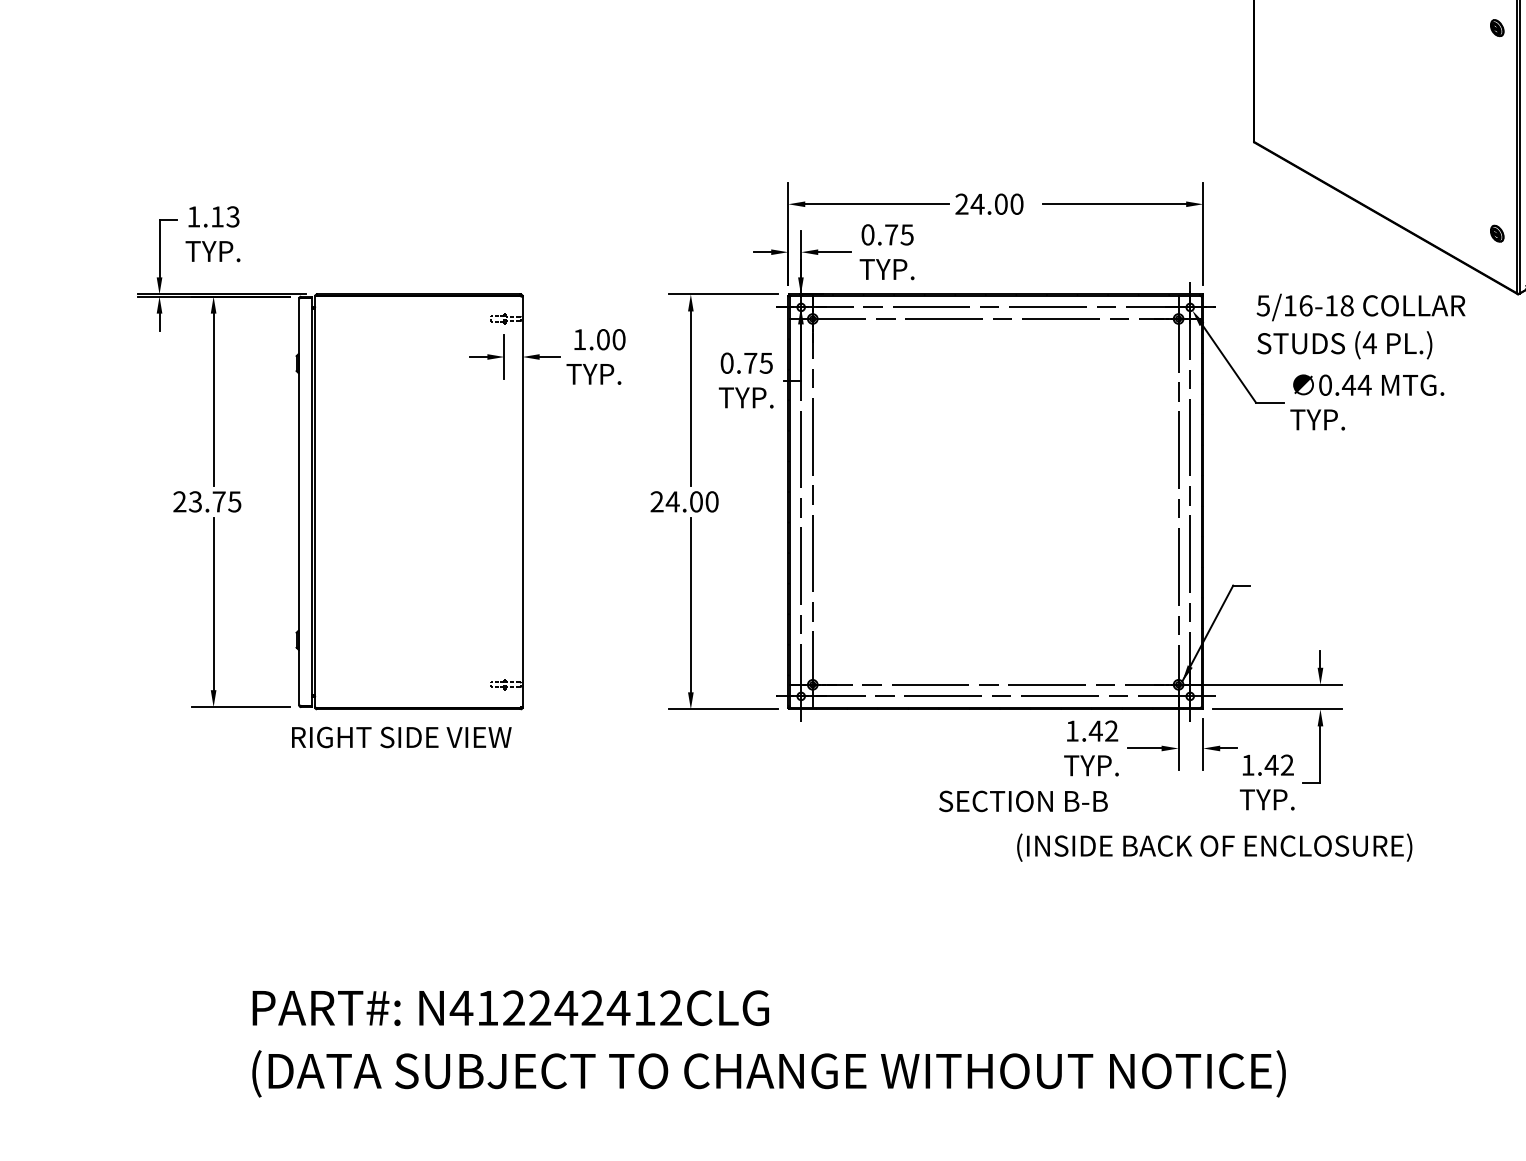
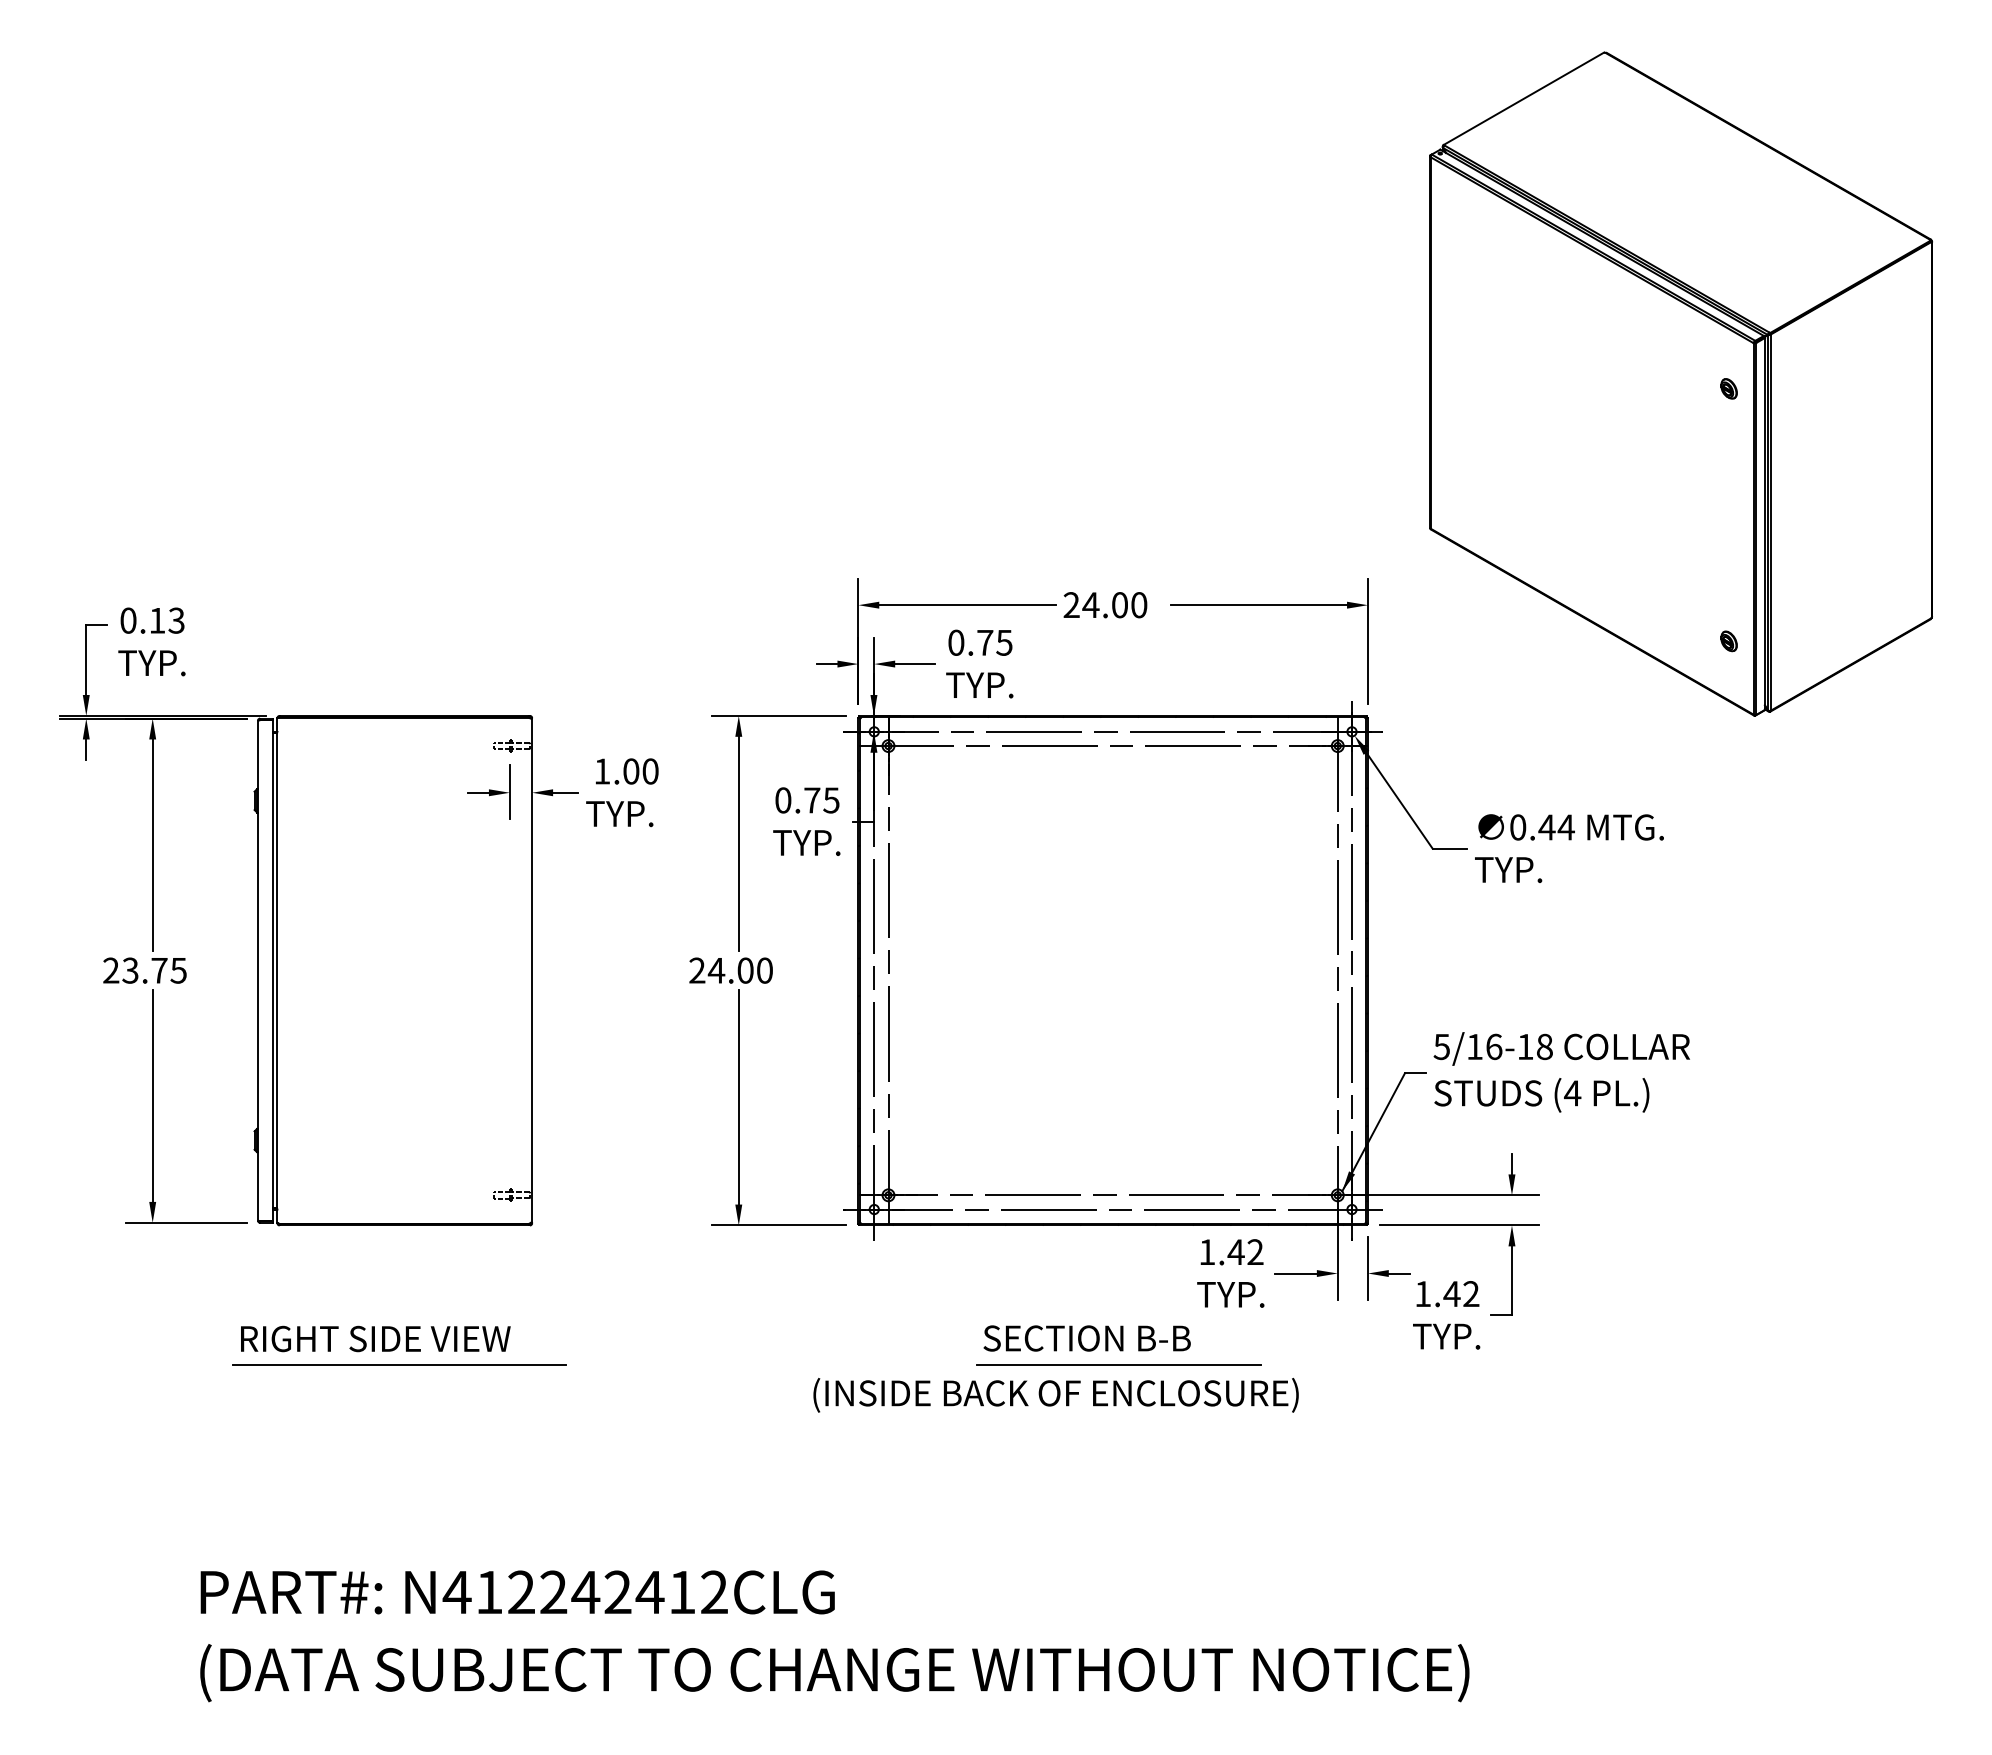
text: (193, 216) -> (128, 620), 1.13 -> 0.13
text: (1360, 326) -> (1561, 1072), moved
text: (401, 737) -> (375, 1338), moved
text: (1022, 801) -> (1086, 1338), moved
line: (1000, 822) -> (1118, 1364), added
line: (413, 823) -> (398, 1365), added
text: (1214, 847) -> (1055, 1395), moved

